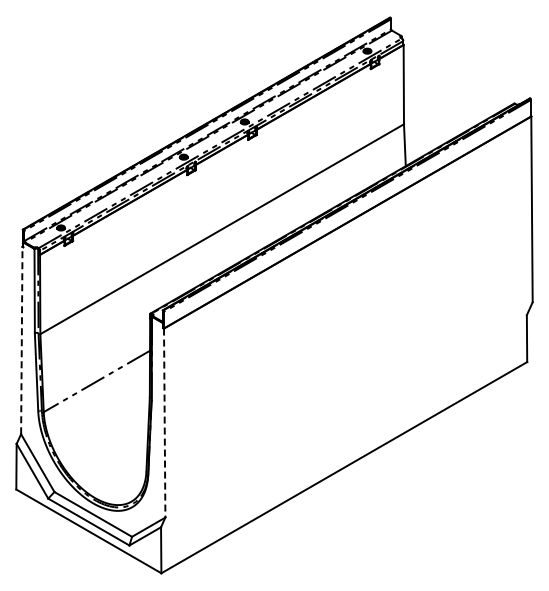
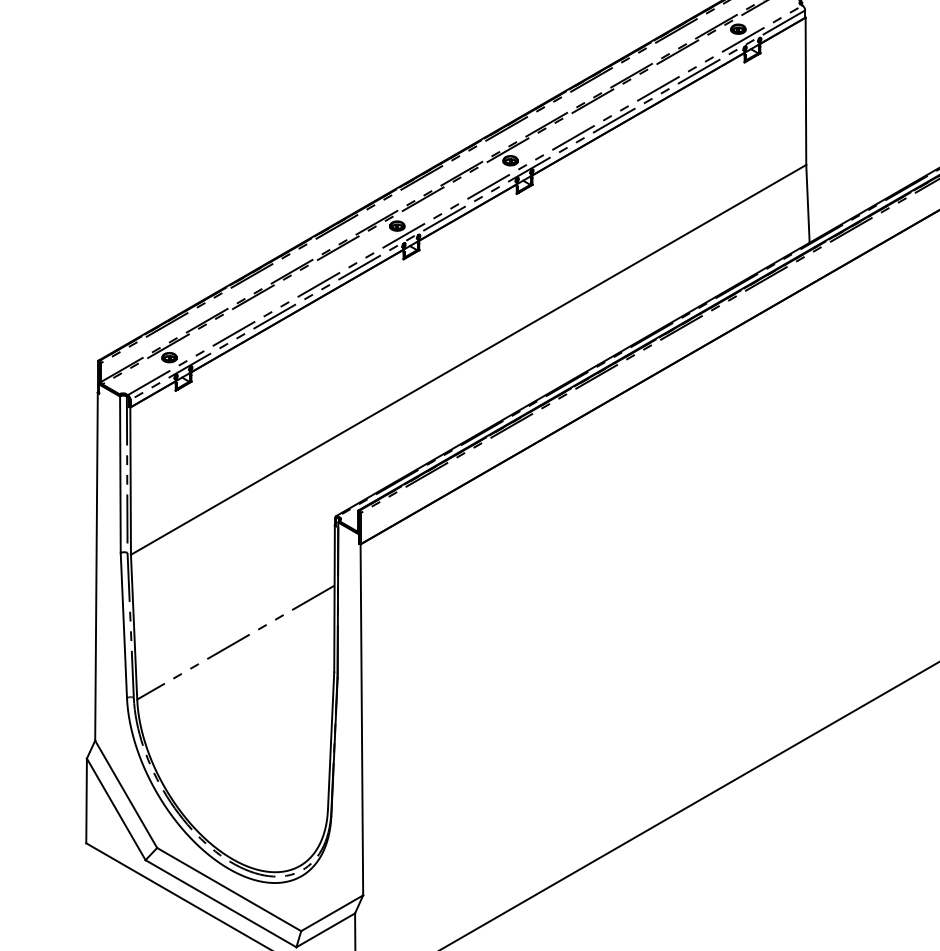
line: (21, 340) -> (95, 566), dashed -> solid
line: (164, 423) -> (361, 720), dashed -> solid

